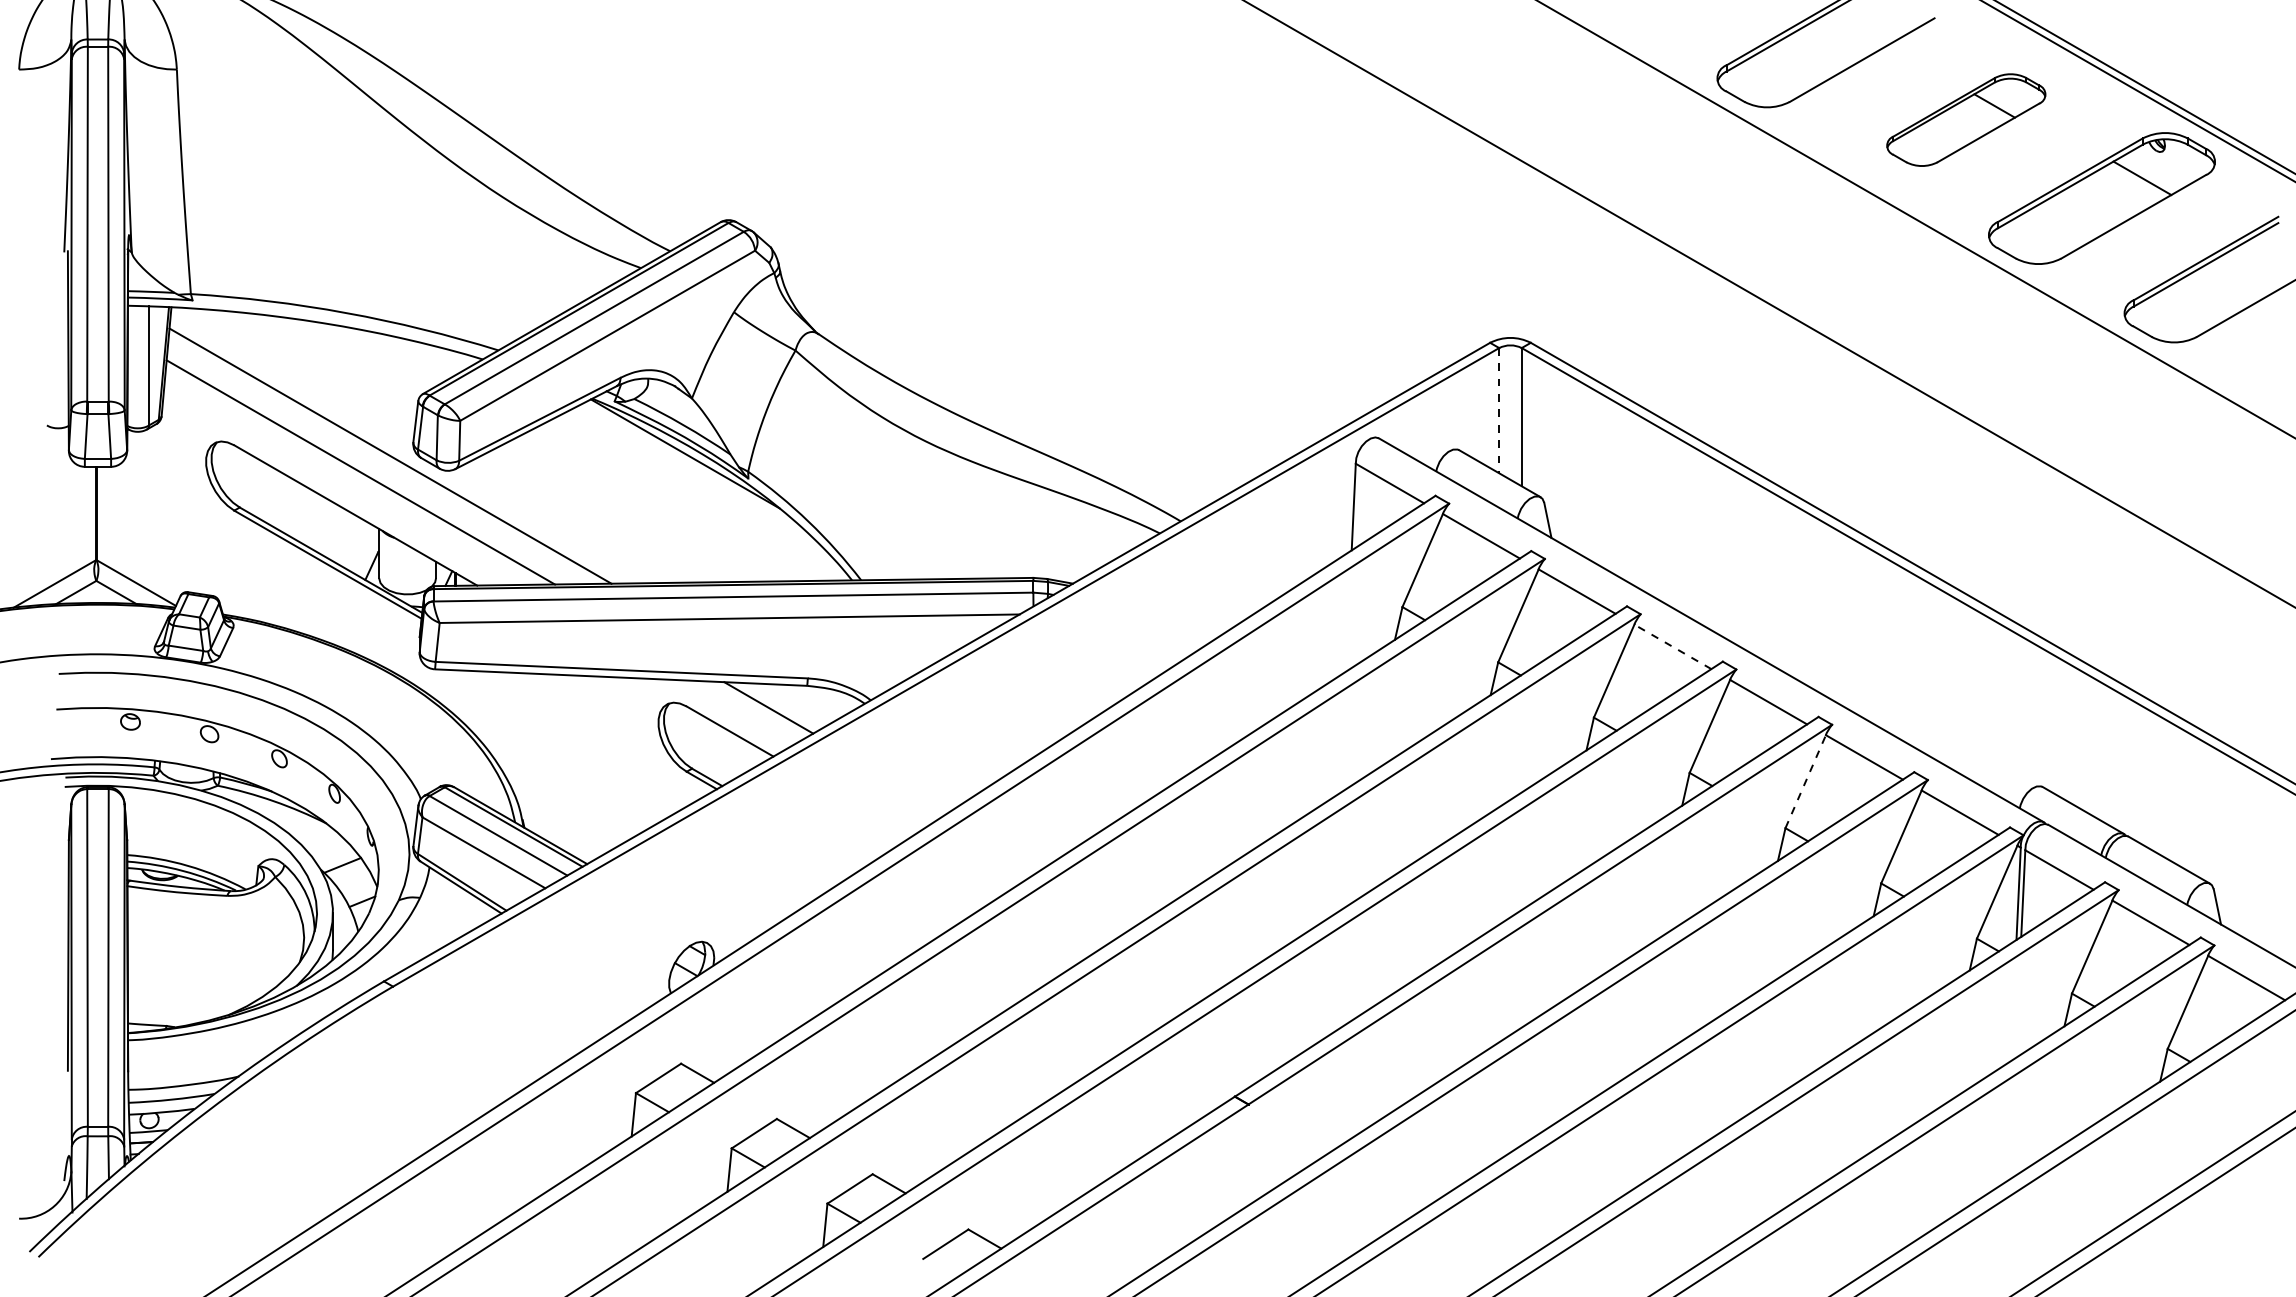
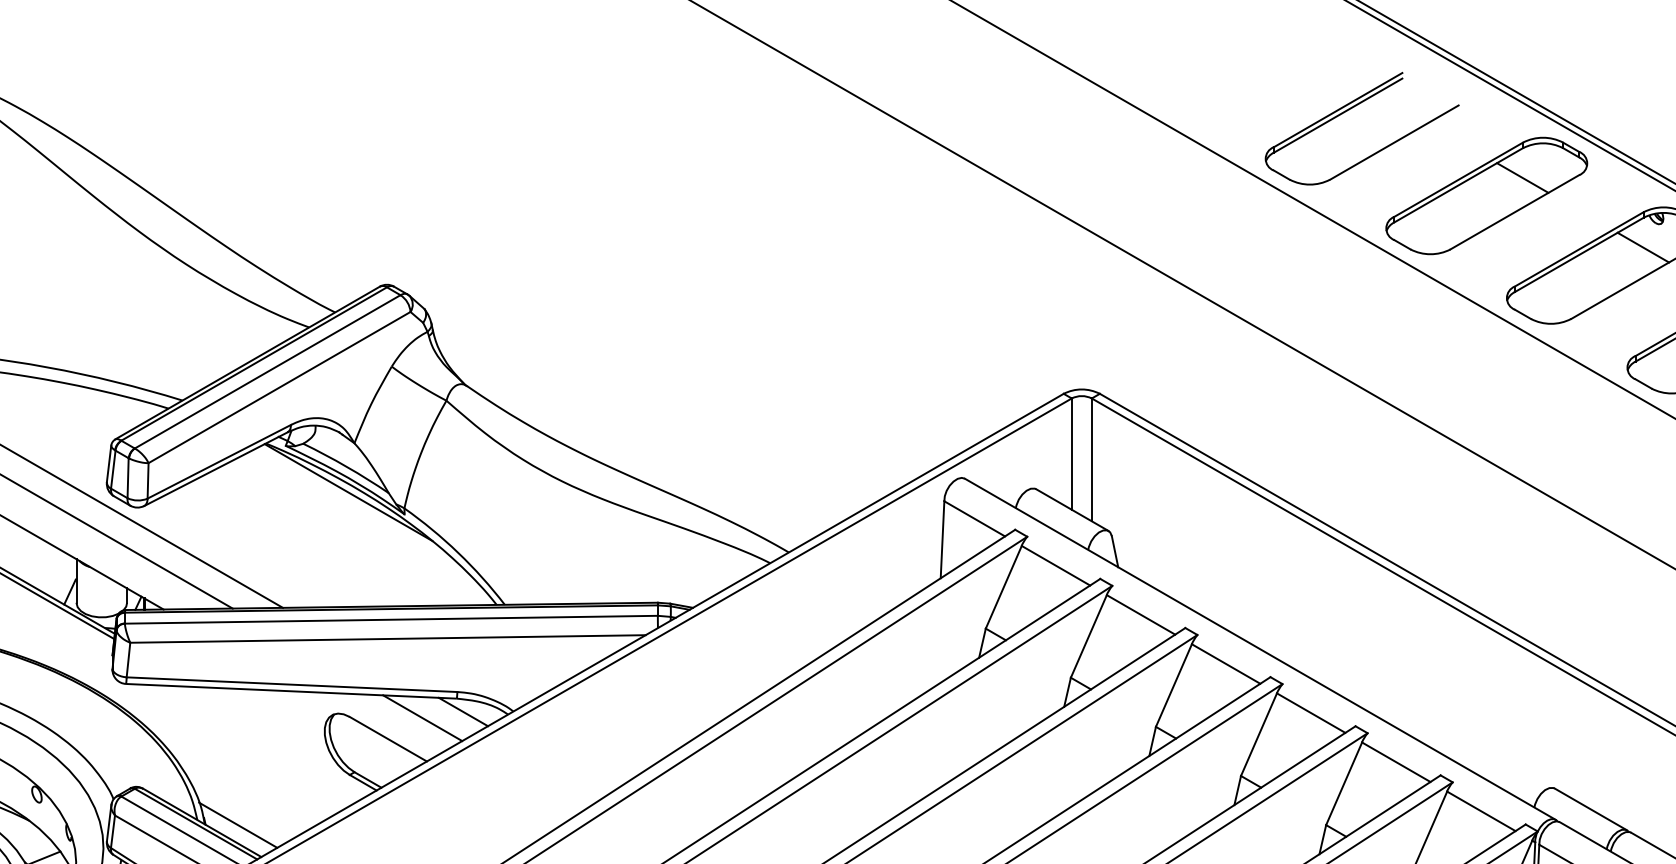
part: (1966, 119) -> (1487, 195), size x1.43
line: (1499, 410) -> (1072, 453), dashed -> solid
line: (1672, 646) -> (1225, 663), dashed -> solid
line: (814, 700) -> (463, 711), added
line: (1805, 781) -> (1343, 783), dashed -> solid
line: (561, 827) -> (238, 824), added

